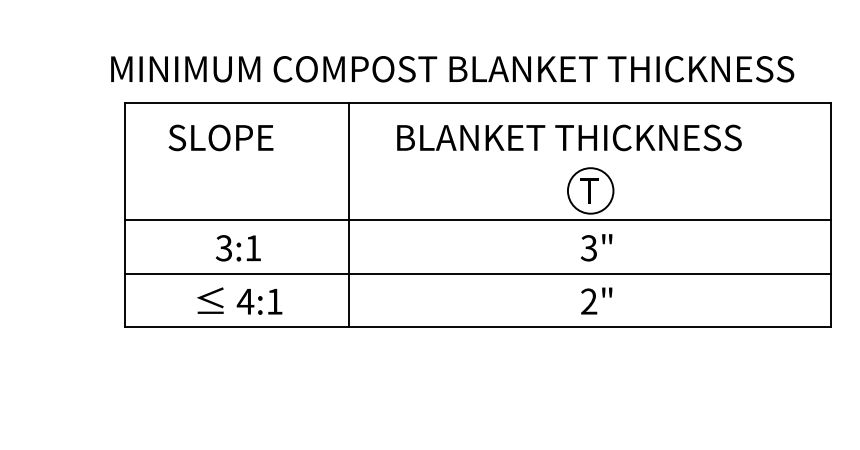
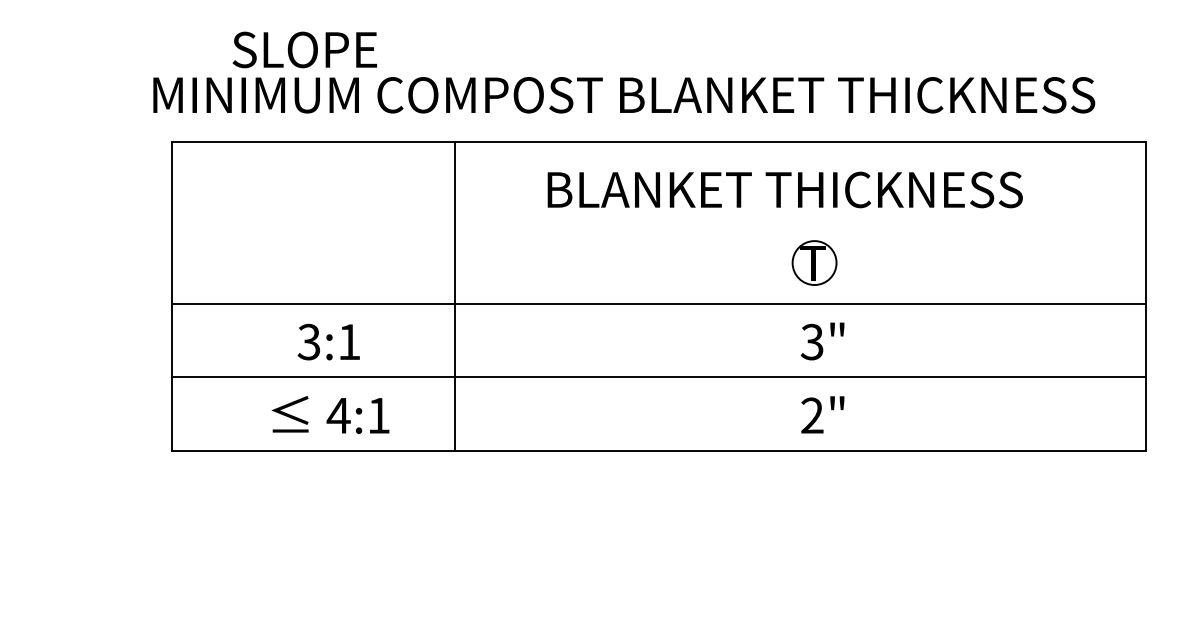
text: (220, 137) -> (304, 49), moved
circle: (590, 190) -> (814, 262), size x0.7
line: (349, 215) -> (454, 296), moved

